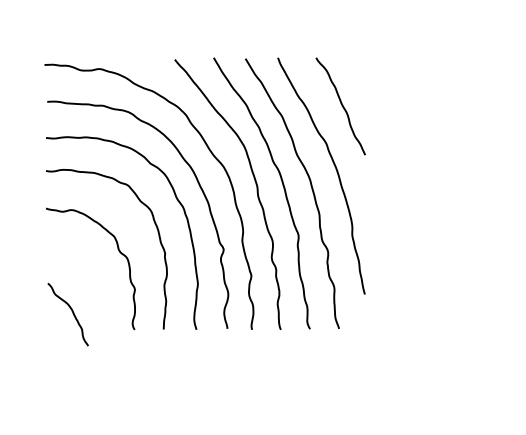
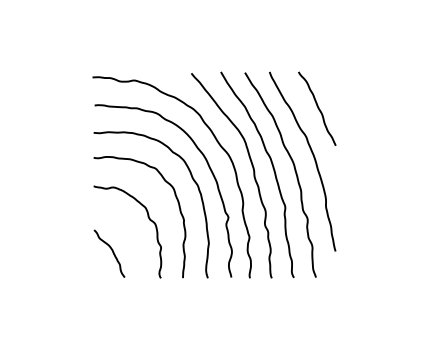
curve: (72, 314) -> (112, 253), moved

